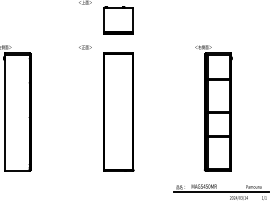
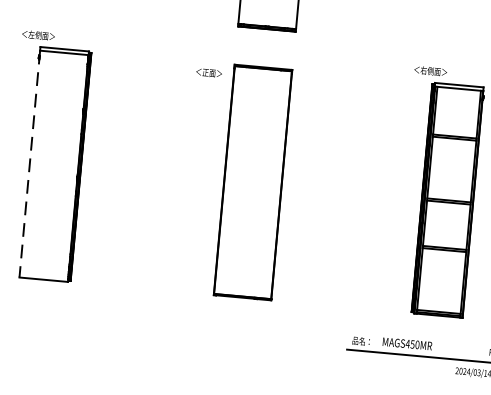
text: (85, 47) -> (209, 72), moved
line: (4, 112) -> (29, 163), solid -> dashed

